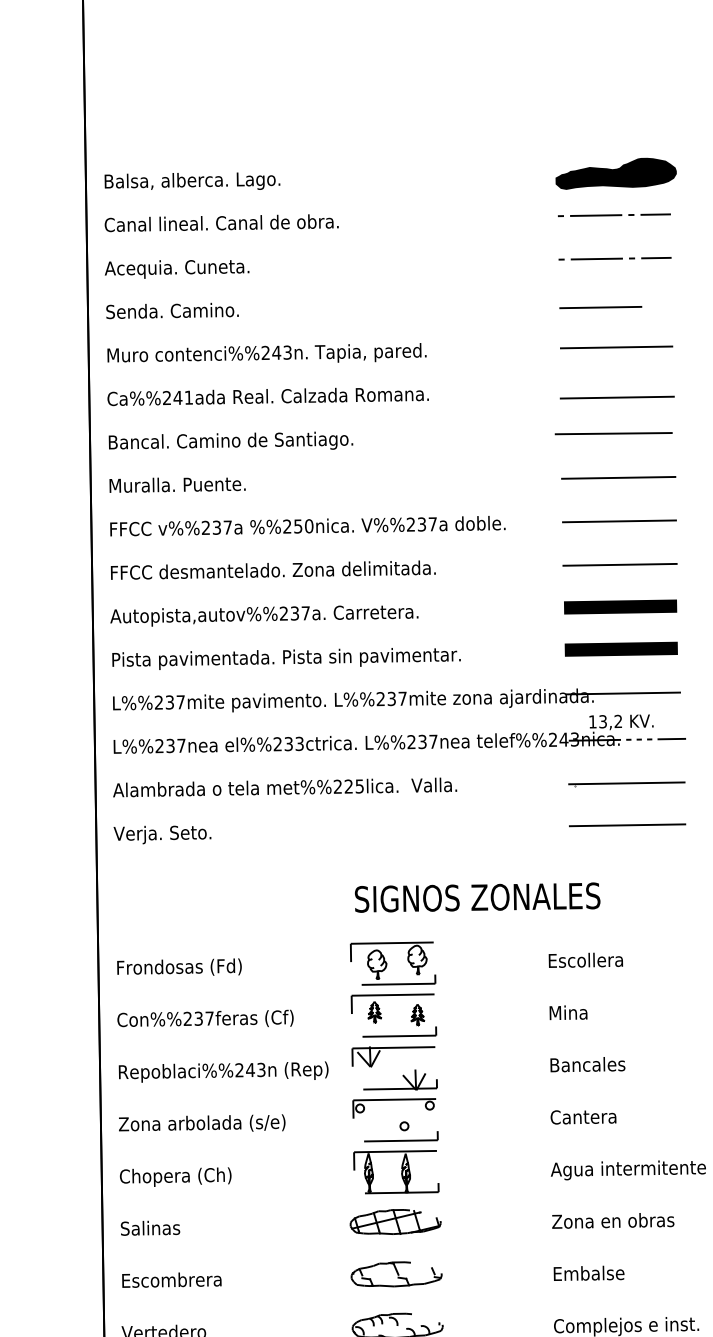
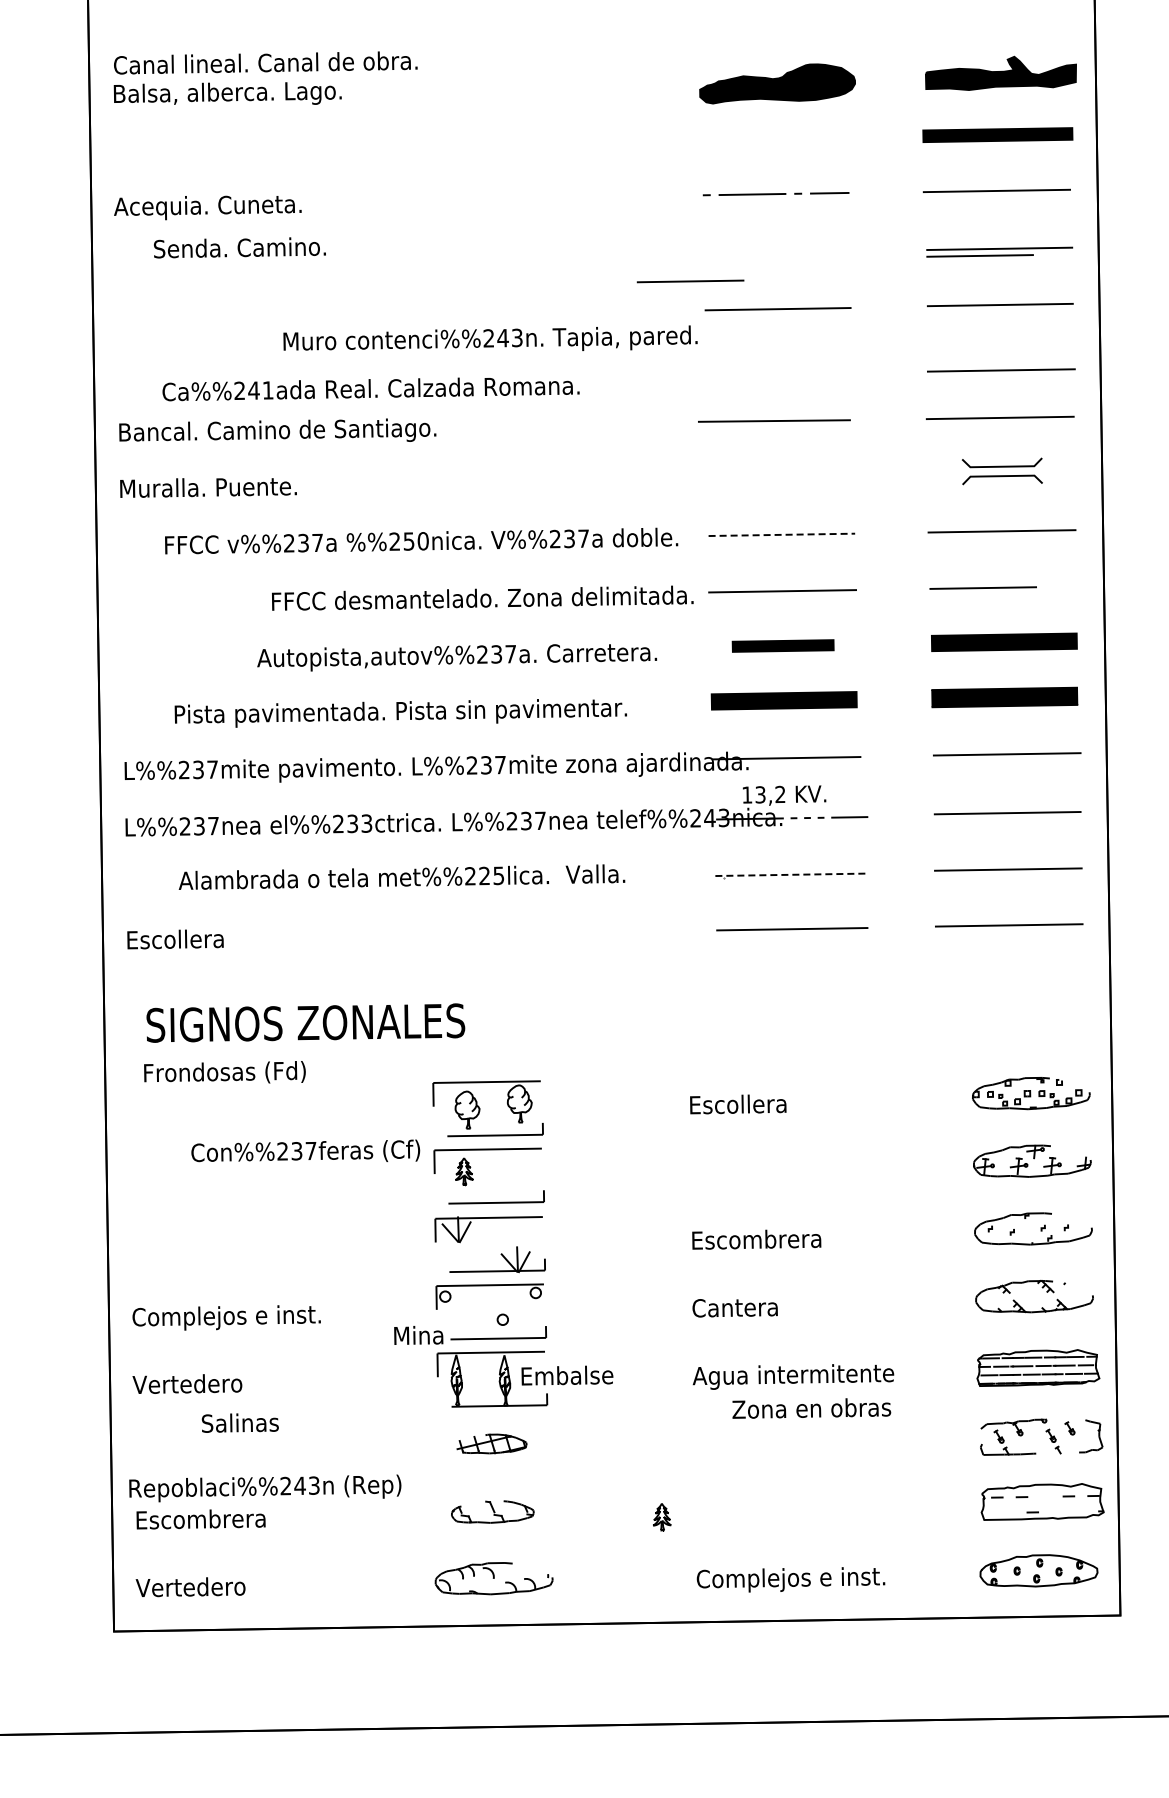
line: (614, 215) -> (775, 137), removed
text: (221, 222) -> (265, 62), moved
line: (600, 307) -> (690, 281), moved
text: (172, 310) -> (239, 247), moved
text: (266, 352) -> (490, 337), moved
text: (267, 397) -> (370, 389), moved
line: (616, 397) -> (778, 374), removed
line: (618, 477) -> (780, 478), removed
line: (619, 521) -> (782, 534), solid -> dashed
text: (307, 525) -> (421, 540), moved
text: (273, 569) -> (482, 597), moved
part: (619, 606) -> (782, 645), size x0.7
text: (263, 615) -> (456, 657), moved
text: (286, 659) -> (400, 713), moved
line: (626, 783) -> (791, 874), solid -> dashed
text: (284, 786) -> (401, 876), moved
text: (162, 834) -> (188, 941), Verja. Seto. -> Escollera
text: (477, 897) -> (305, 1022), moved
text: (179, 967) -> (224, 1072), moved
text: (568, 1012) -> (418, 1335), moved
part: (418, 1015) -> (662, 1517), moved
text: (205, 1018) -> (305, 1150), moved
text: (603, 1064) -> (760, 1239), Bancales -> Escombrera
text: (223, 1072) -> (265, 1488), moved
text: (202, 1124) -> (240, 1317), Zona arbolada (s/e) -> Complejos e inst.
text: (175, 1176) -> (205, 1385), Chopera (Ch) -> Vertedero
text: (613, 1220) -> (811, 1408), moved
part: (395, 1221) -> (491, 1443), size x0.6
text: (149, 1227) -> (239, 1422), moved
text: (589, 1273) -> (567, 1375), moved
part: (396, 1274) -> (492, 1511), size x0.7

